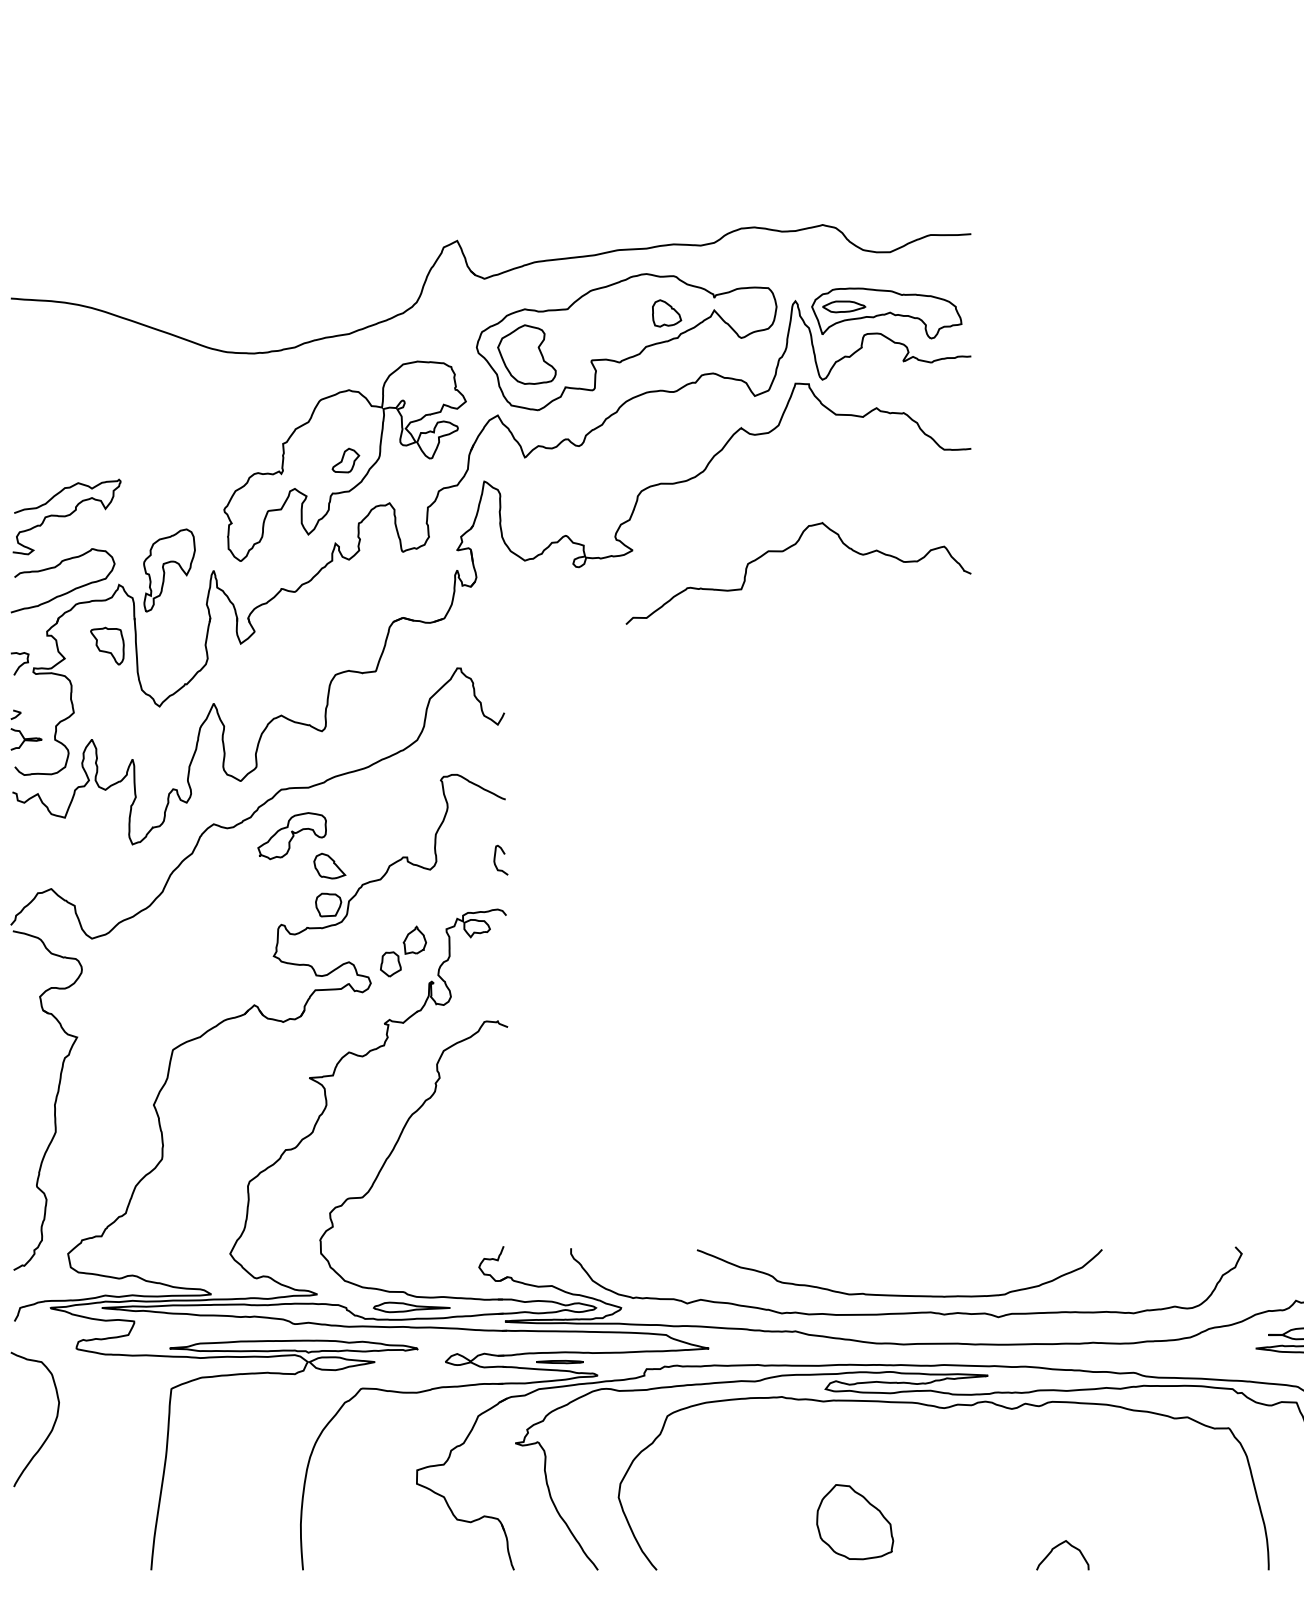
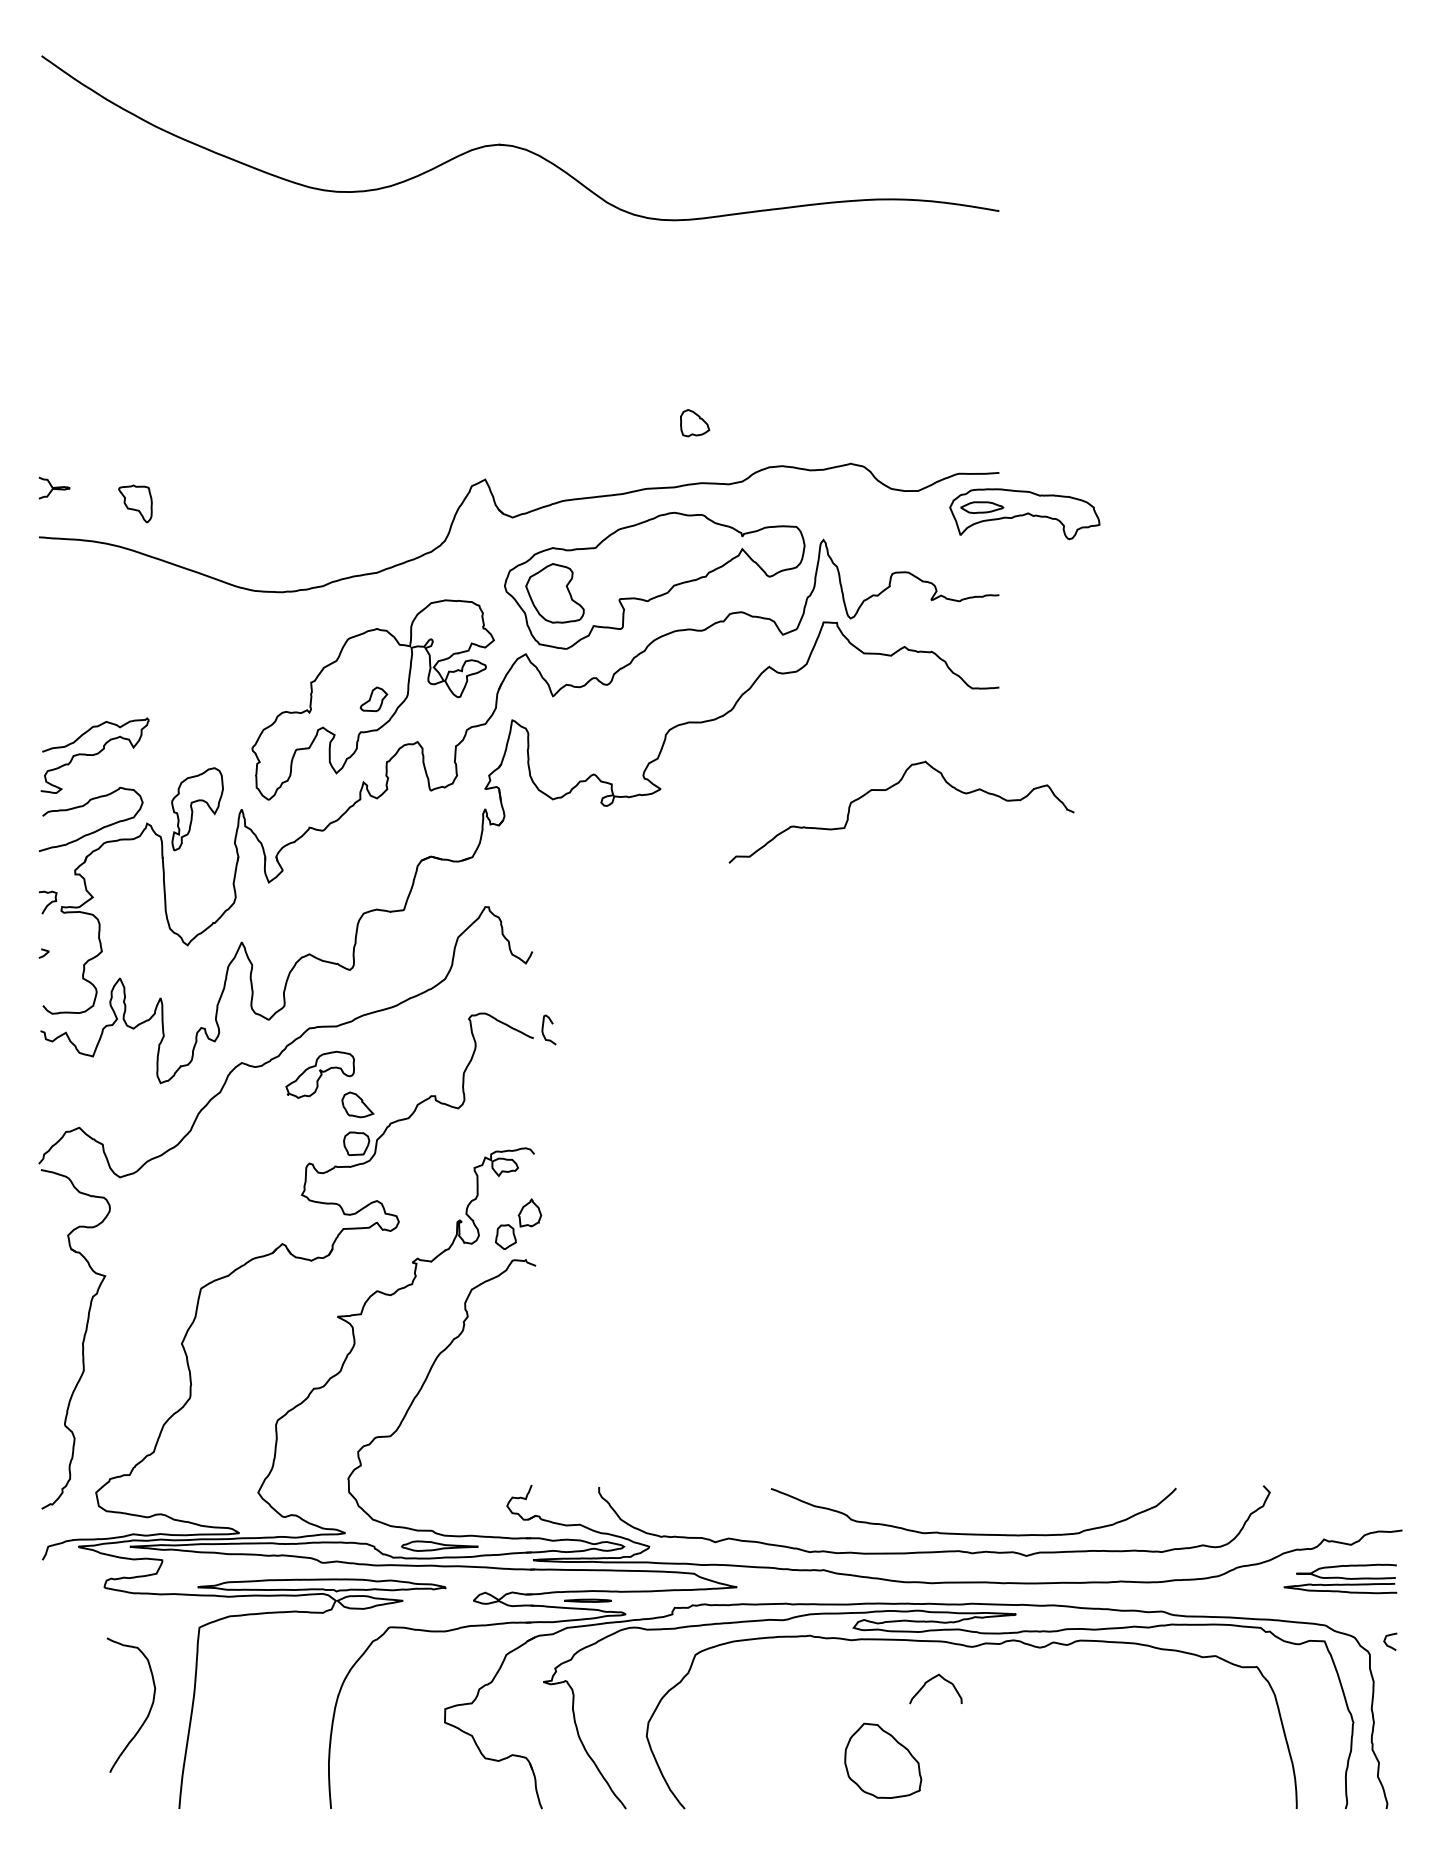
part: (667, 313) -> (695, 423), moved
part: (886, 313) -> (1024, 514), moved
curve: (784, 551) -> (887, 790), moved
part: (107, 645) -> (135, 503), moved
curve: (26, 738) -> (54, 487), moved
curve: (495, 859) -> (543, 1029), moved
part: (403, 951) -> (518, 1224), moved
curve: (899, 1294) -> (973, 1533), moved
curve: (52, 1425) -> (148, 1711), moved
curve: (1058, 1546) -> (931, 1680), moved

